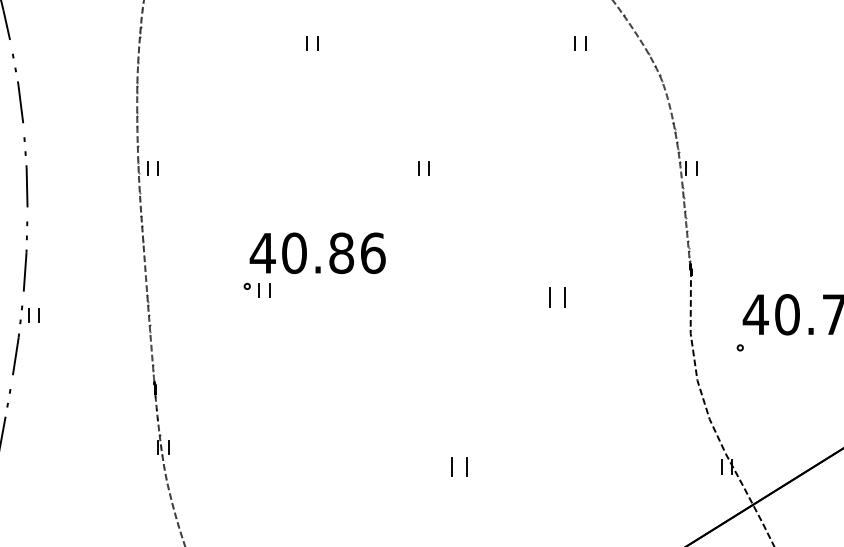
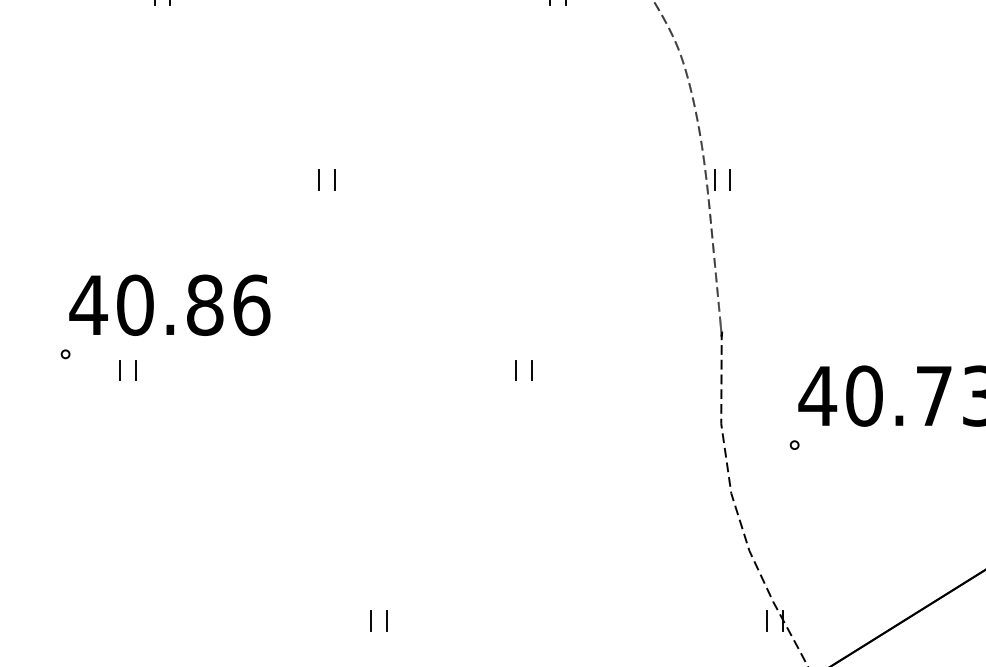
part: (264, 290) -> (128, 370), moved
part: (557, 297) -> (524, 370), size x0.71
part: (459, 466) -> (379, 620), size x0.71

